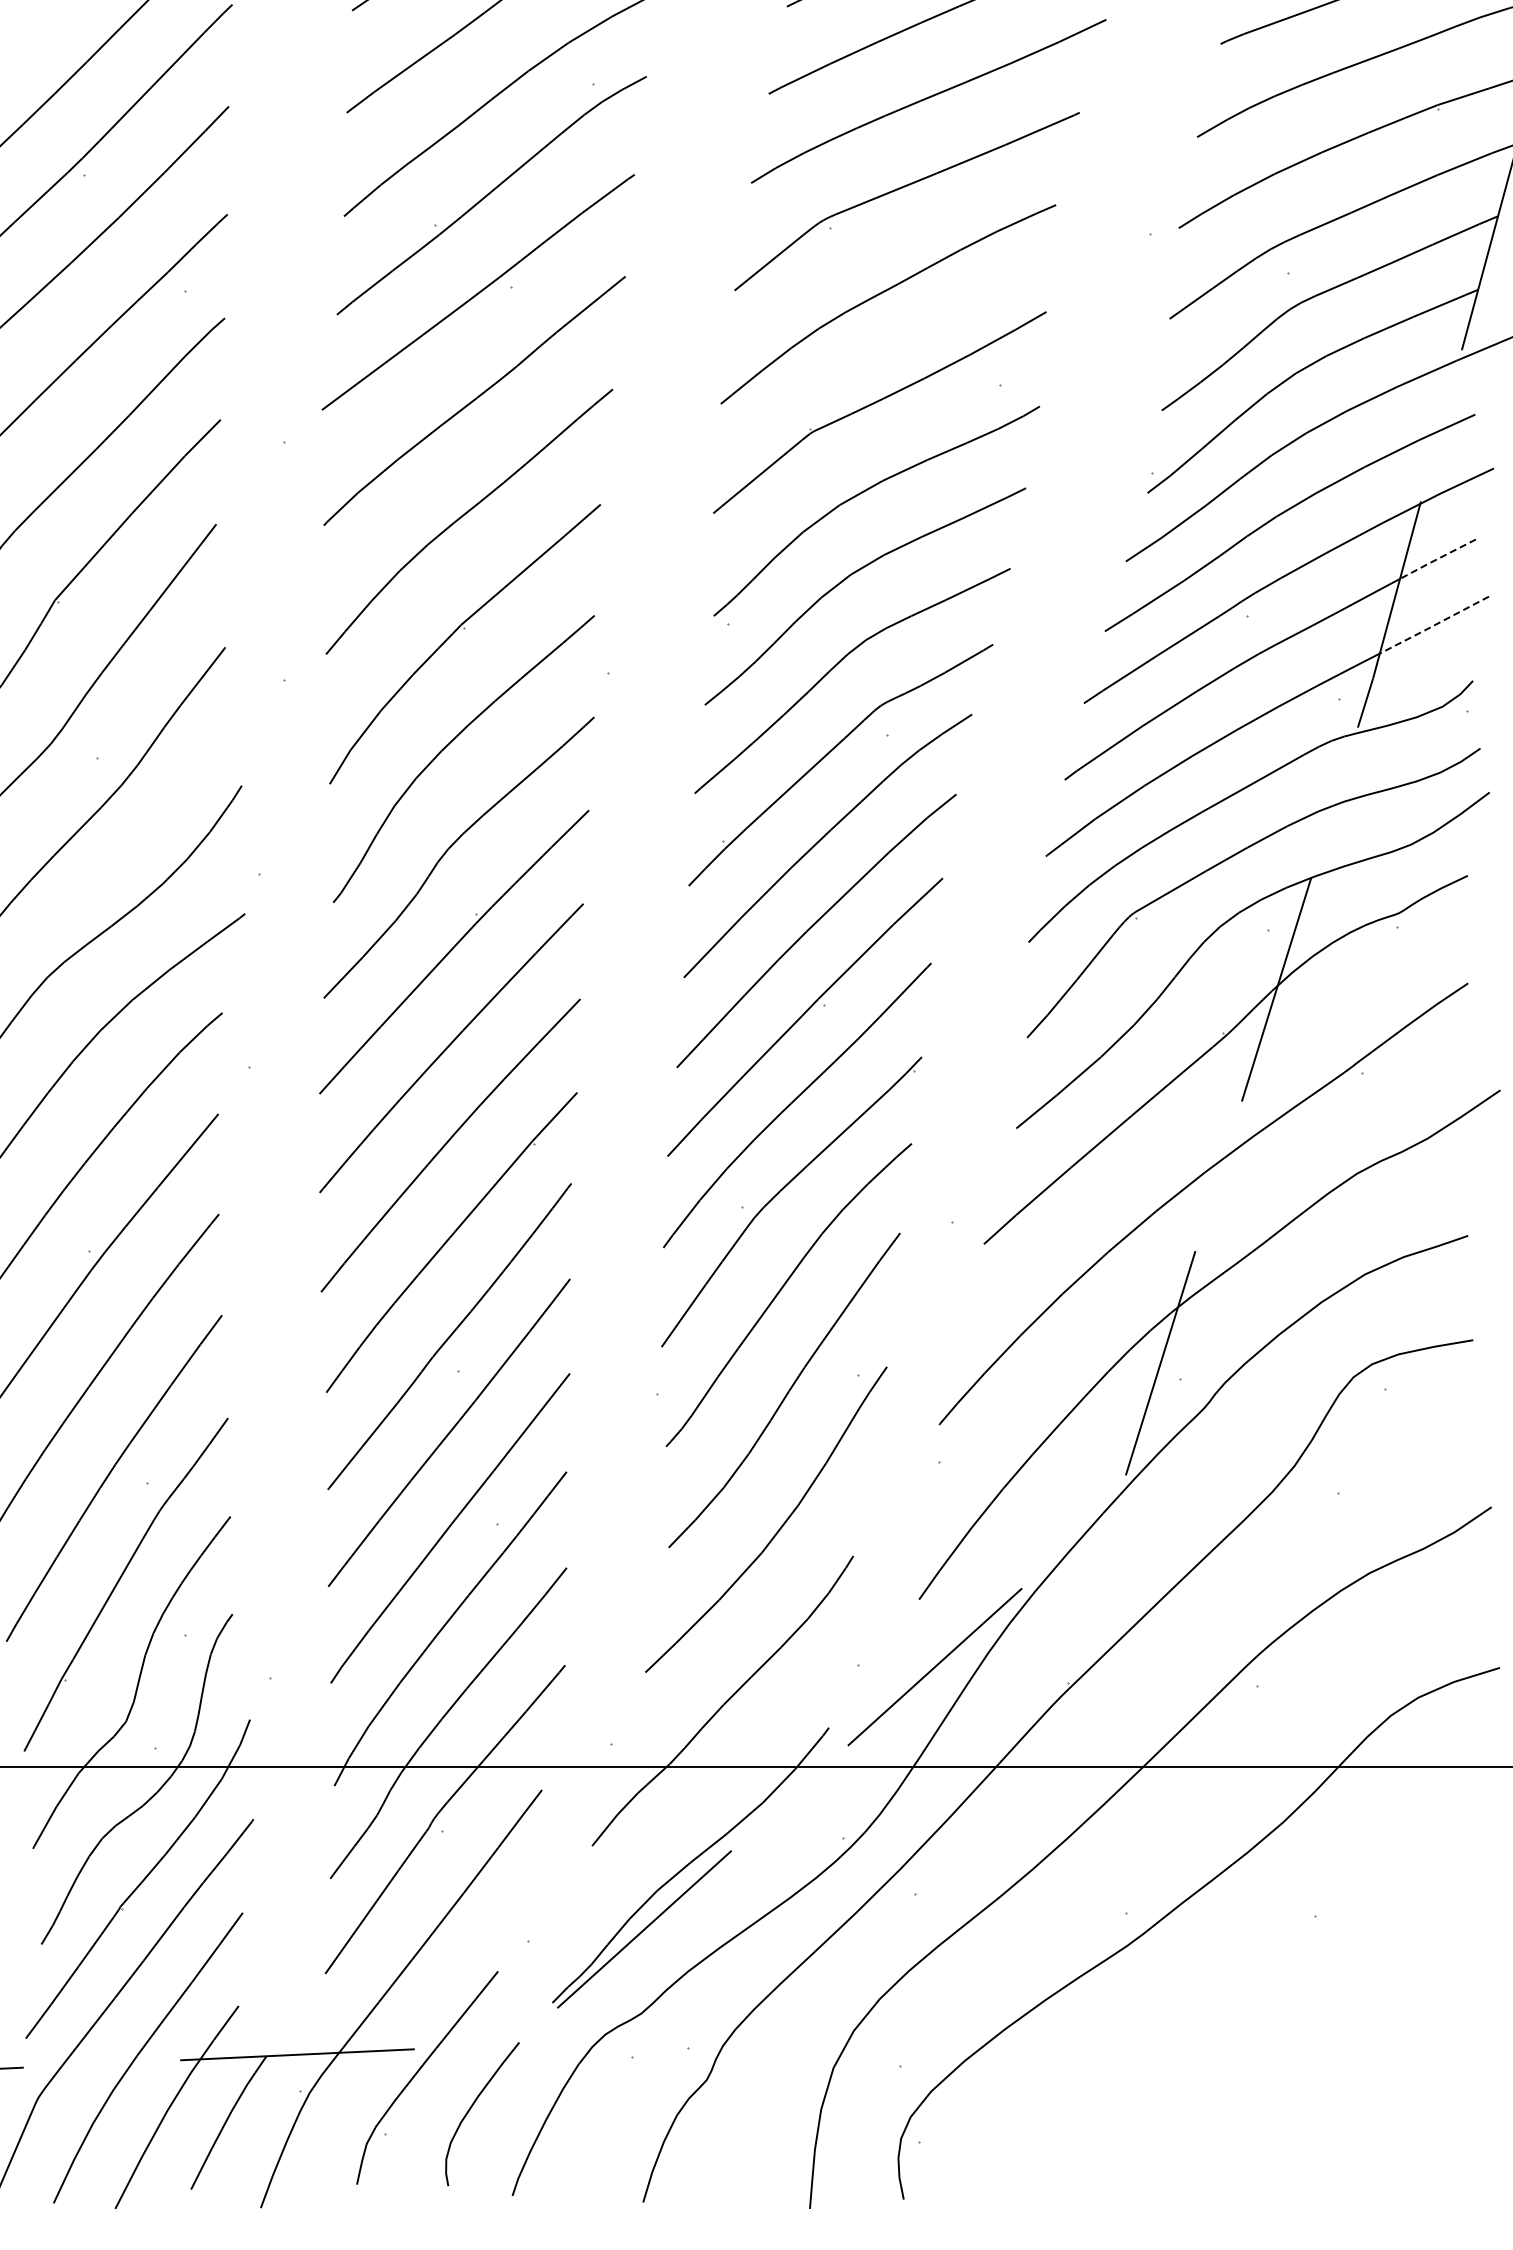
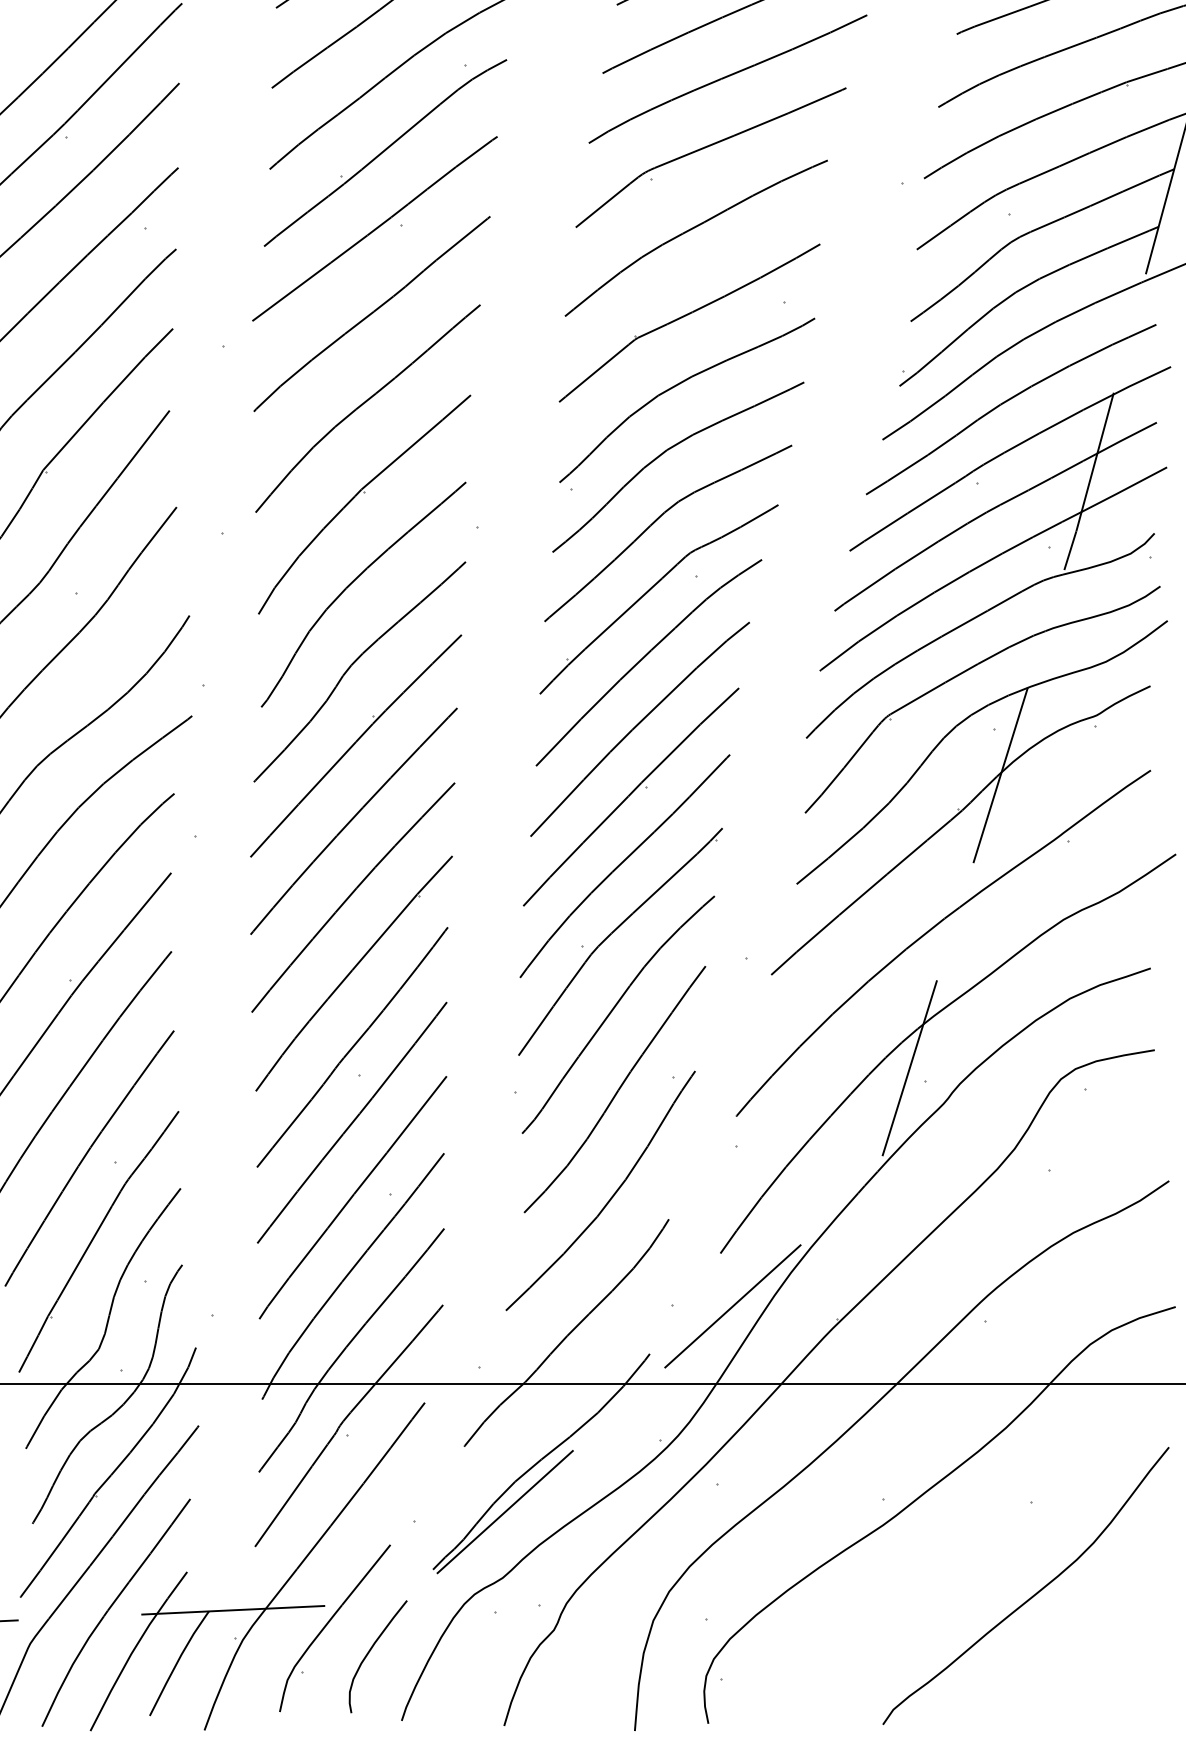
line: (1437, 559) -> (1126, 438), dashed -> solid
line: (1433, 625) -> (1123, 489), dashed -> solid
curve: (1319, 2034) -> (1034, 1594), added

